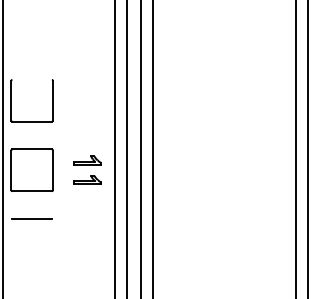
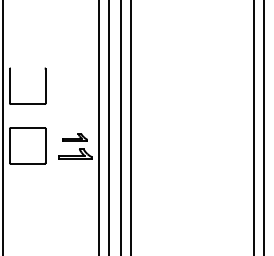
part: (87, 179) -> (75, 153), size x1.4
line: (31, 219) -> (27, 188), removed

